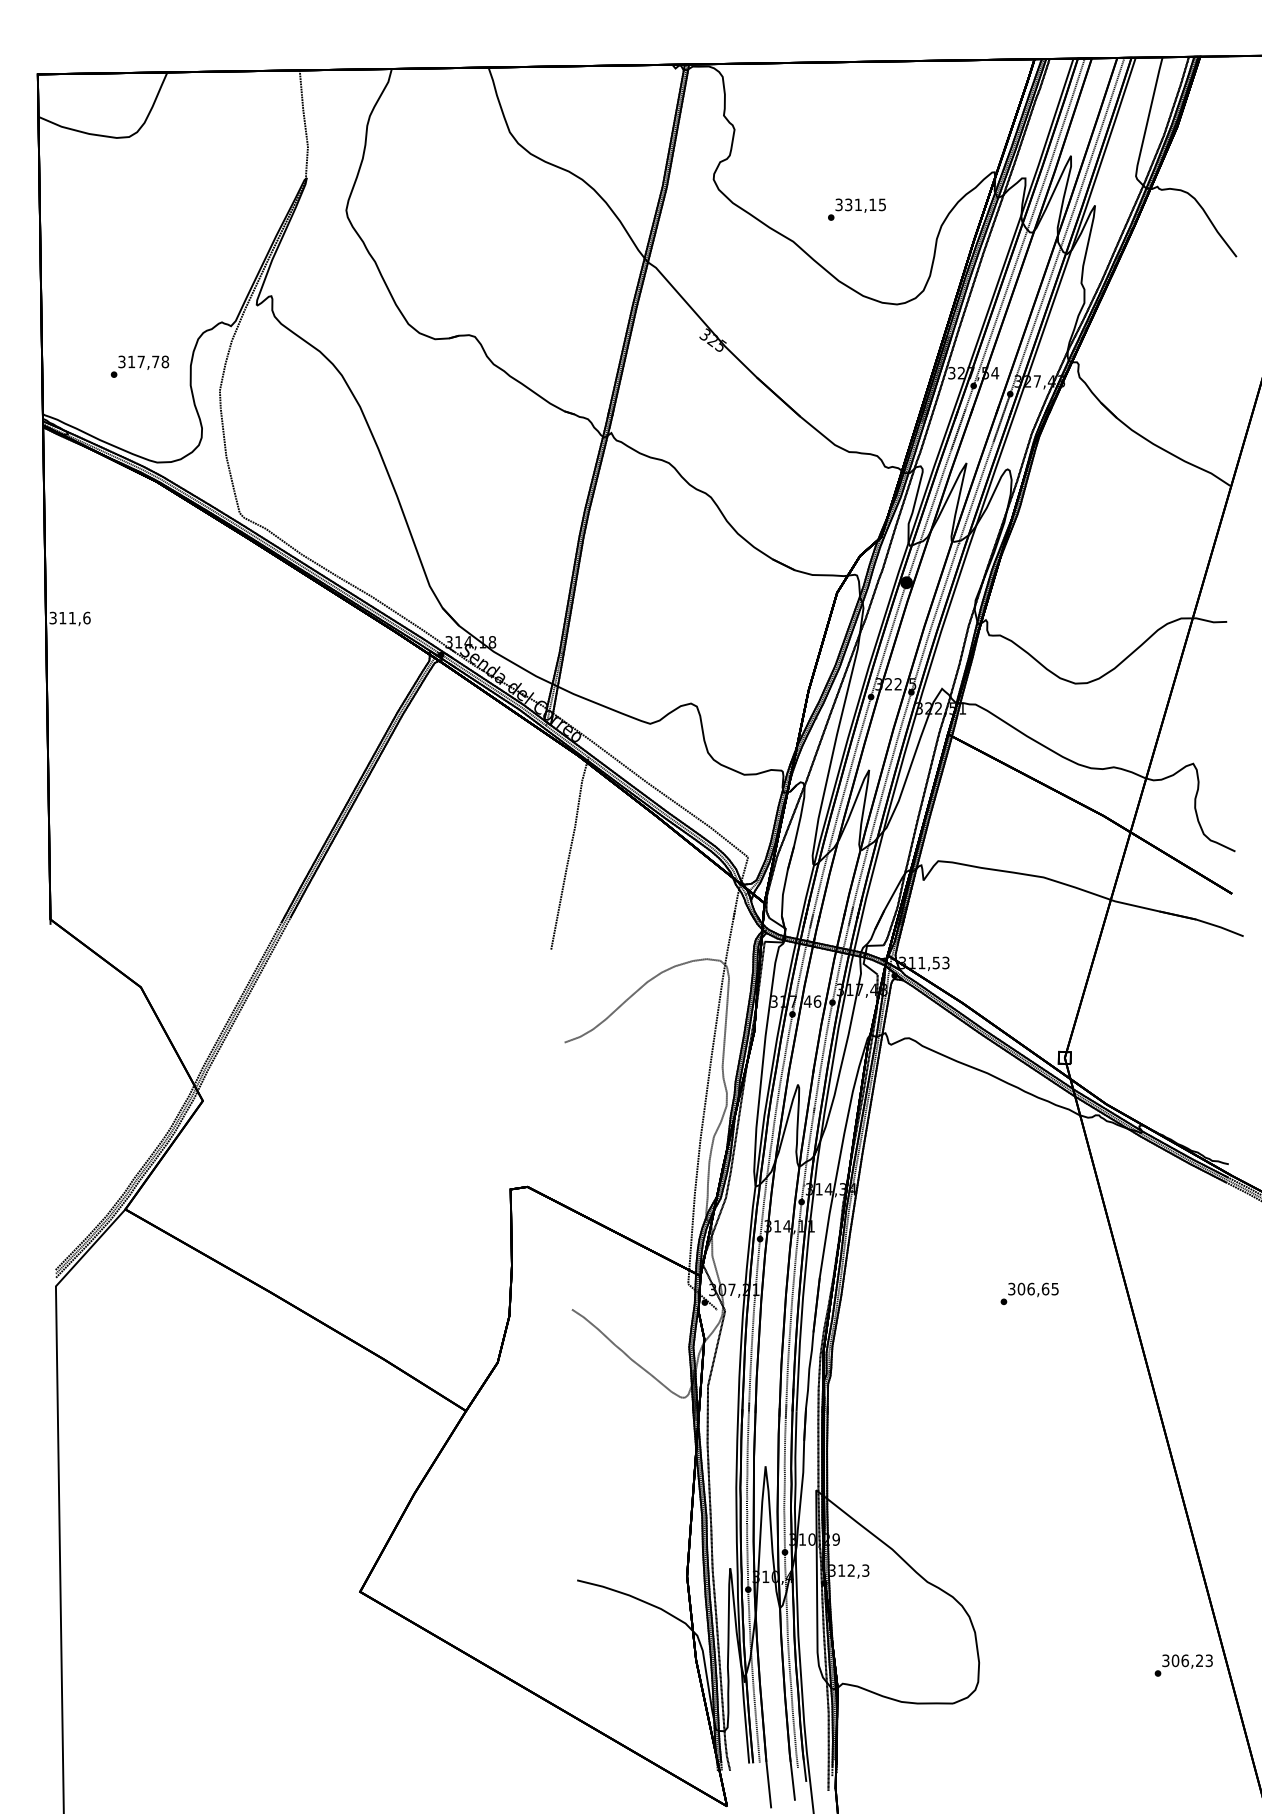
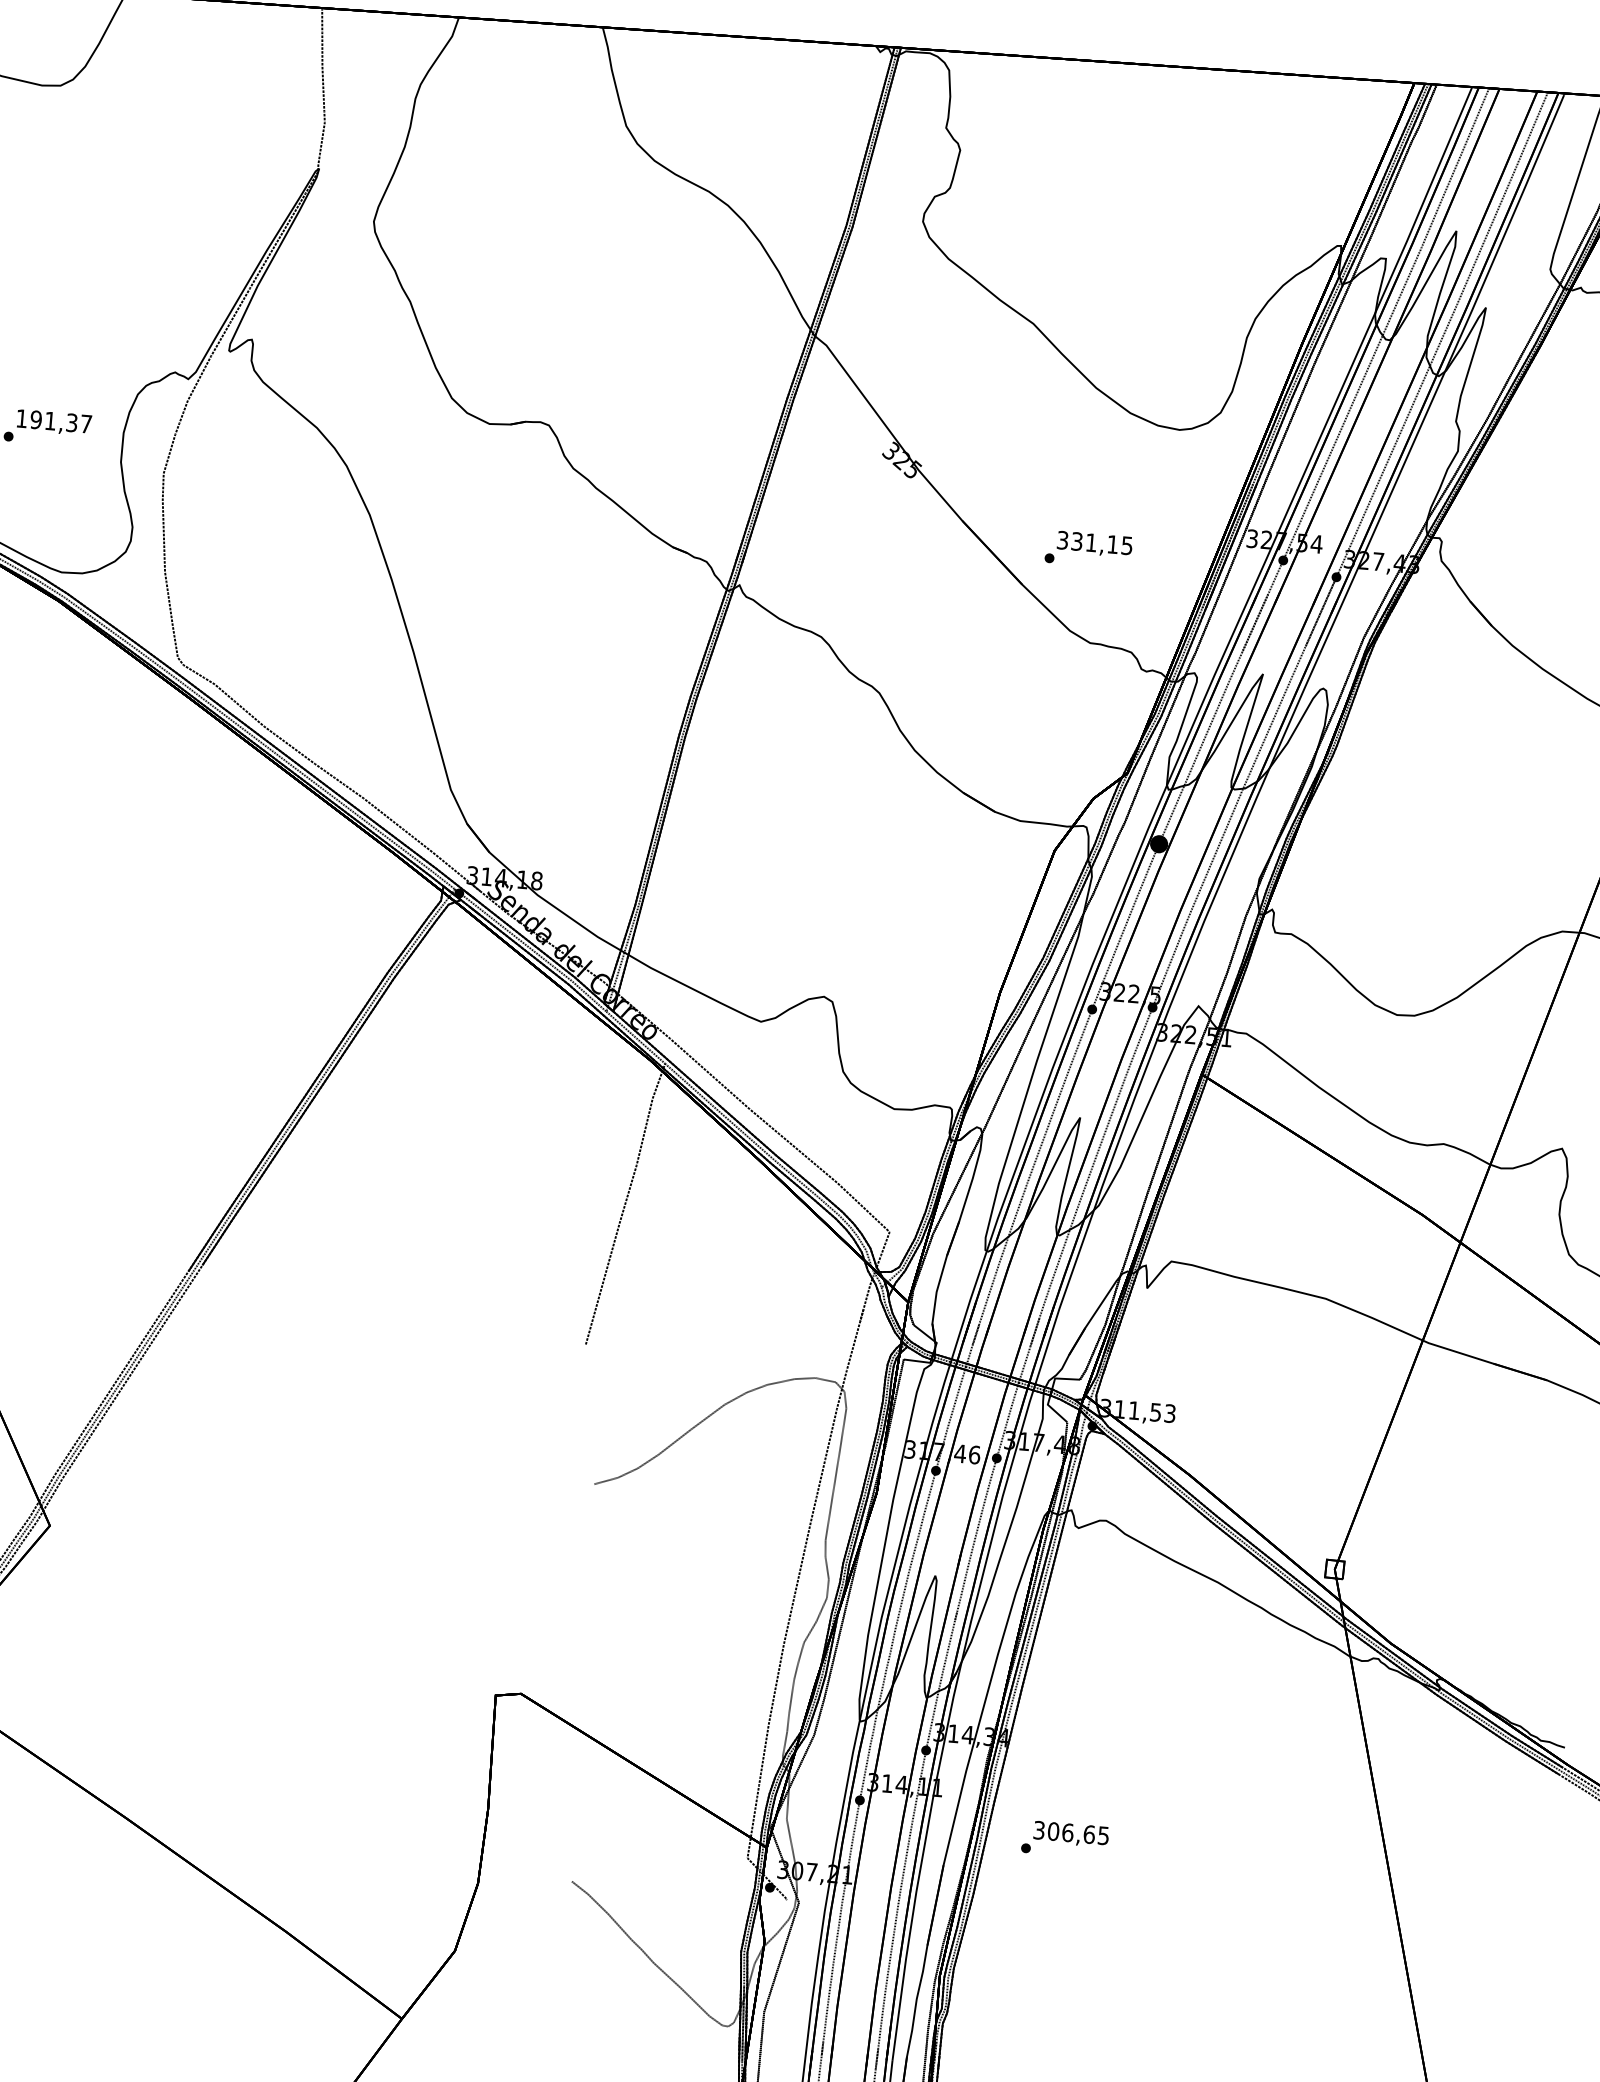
text: (856, 209) -> (1088, 549), moved
text: (143, 361) -> (53, 420), 317,78 -> 191,37
text: (1029, 1293) -> (1064, 1839), moved

